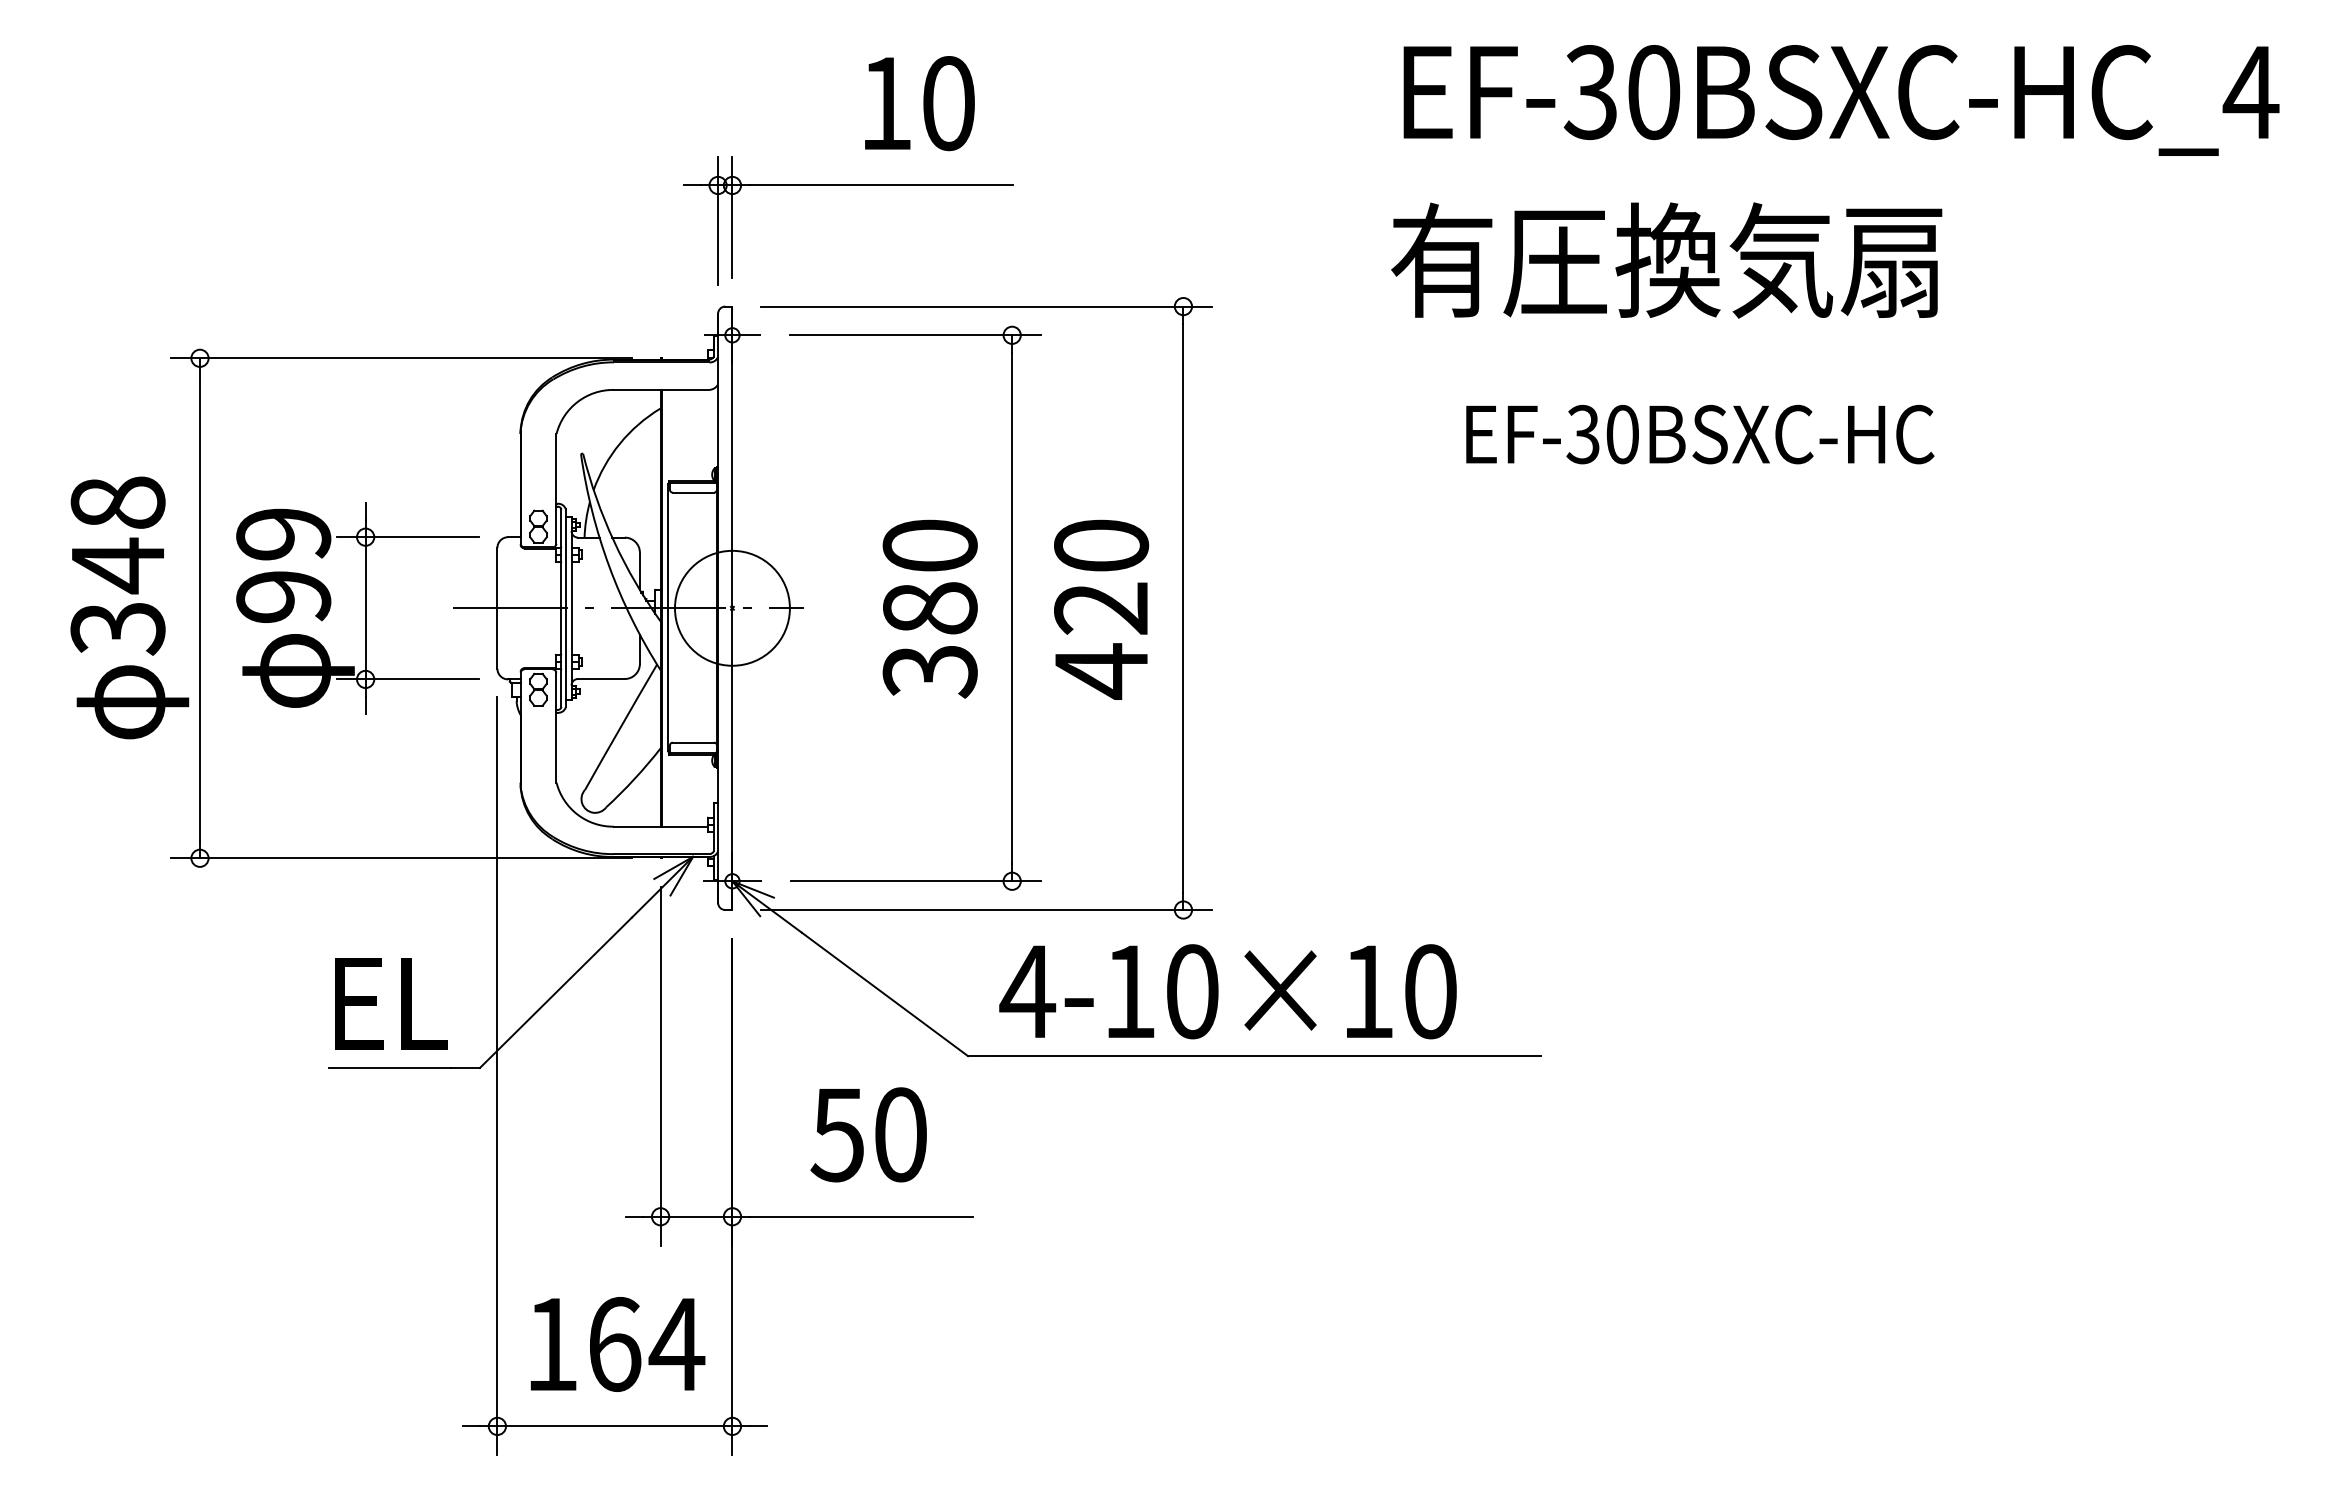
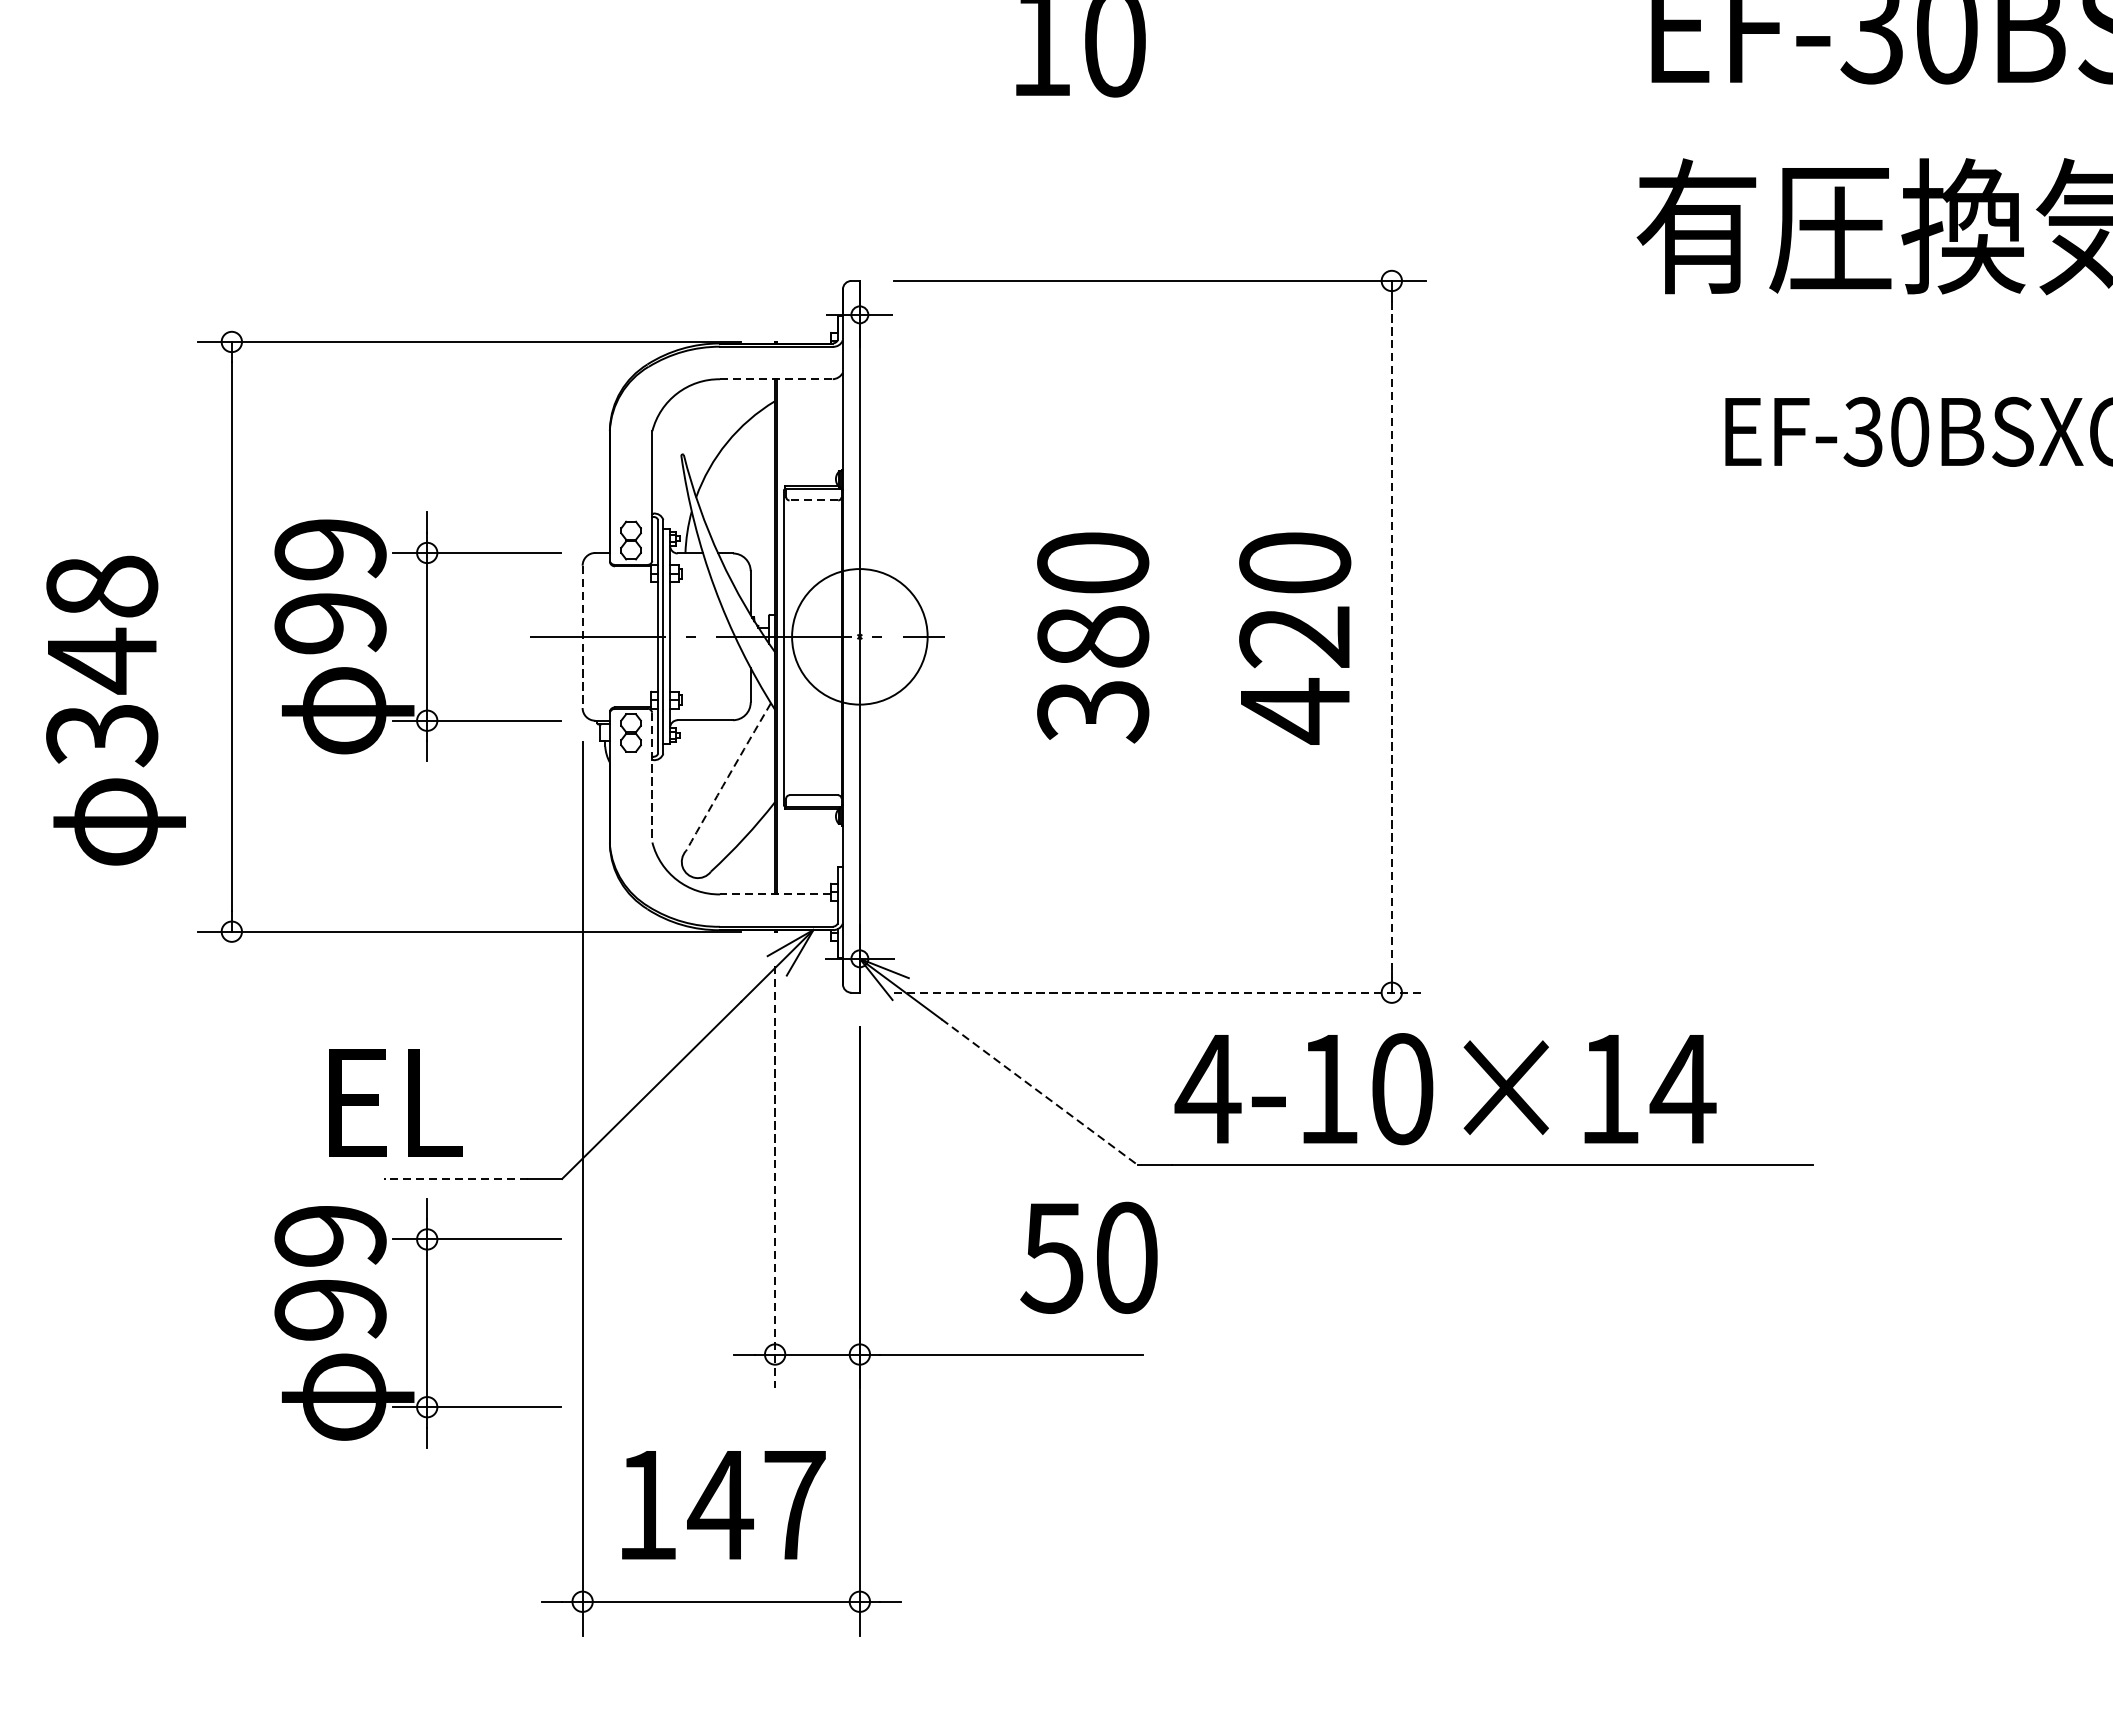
part: (848, 185) -> (996, 138), removed
line: (661, 389) -> (776, 378), solid -> dashed
line: (693, 492) -> (813, 500), solid -> dashed
text: (129, 607) -> (115, 710), moved
part: (1011, 607) -> (1189, 635), removed
line: (497, 608) -> (582, 637), solid -> dashed
line: (1183, 608) -> (1391, 637), solid -> dashed
arc: (620, 727) -> (727, 777), solid -> dashed
line: (556, 728) -> (652, 778), solid -> dashed
line: (660, 826) -> (775, 894), solid -> dashed
line: (987, 910) -> (1160, 993), solid -> dashed
text: (1430, 991) -> (1683, 1088), 4-10×10 -> 4-10×14
line: (884, 994) -> (1039, 1092), solid -> dashed
text: (391, 1003) -> (396, 1102), moved
line: (660, 1066) -> (775, 1177), solid -> dashed
line: (389, 1067) -> (455, 1178), solid -> dashed
text: (868, 1134) -> (1088, 1257), moved
part: (365, 1190) -> (427, 1323), added
text: (645, 1344) -> (757, 1505), 164 -> 147

